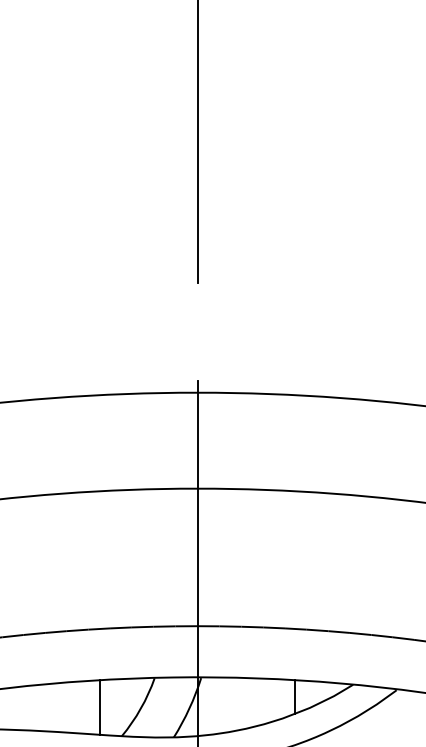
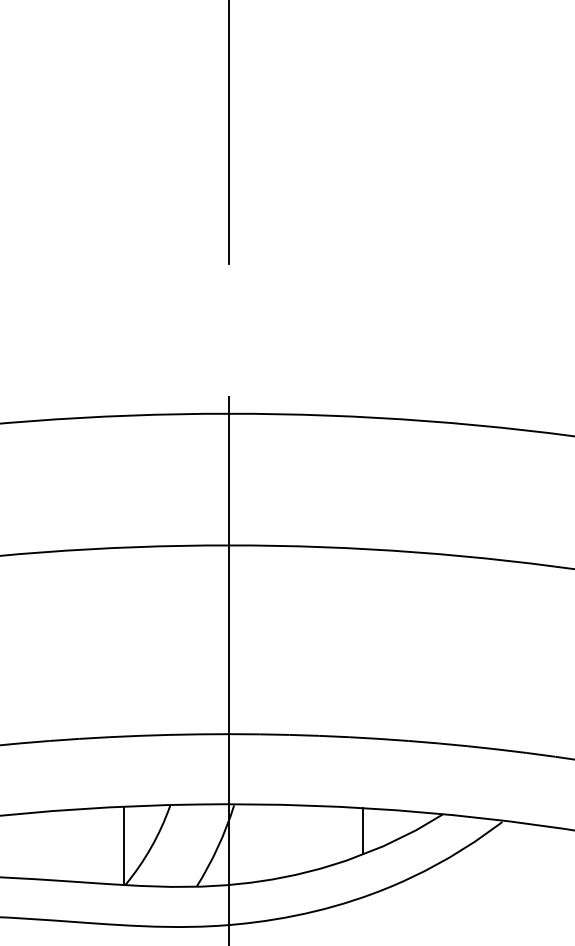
line: (100, 707) -> (124, 845), moved

